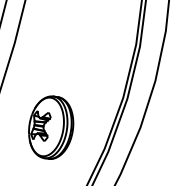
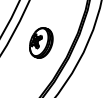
part: (51, 126) -> (41, 42), moved

